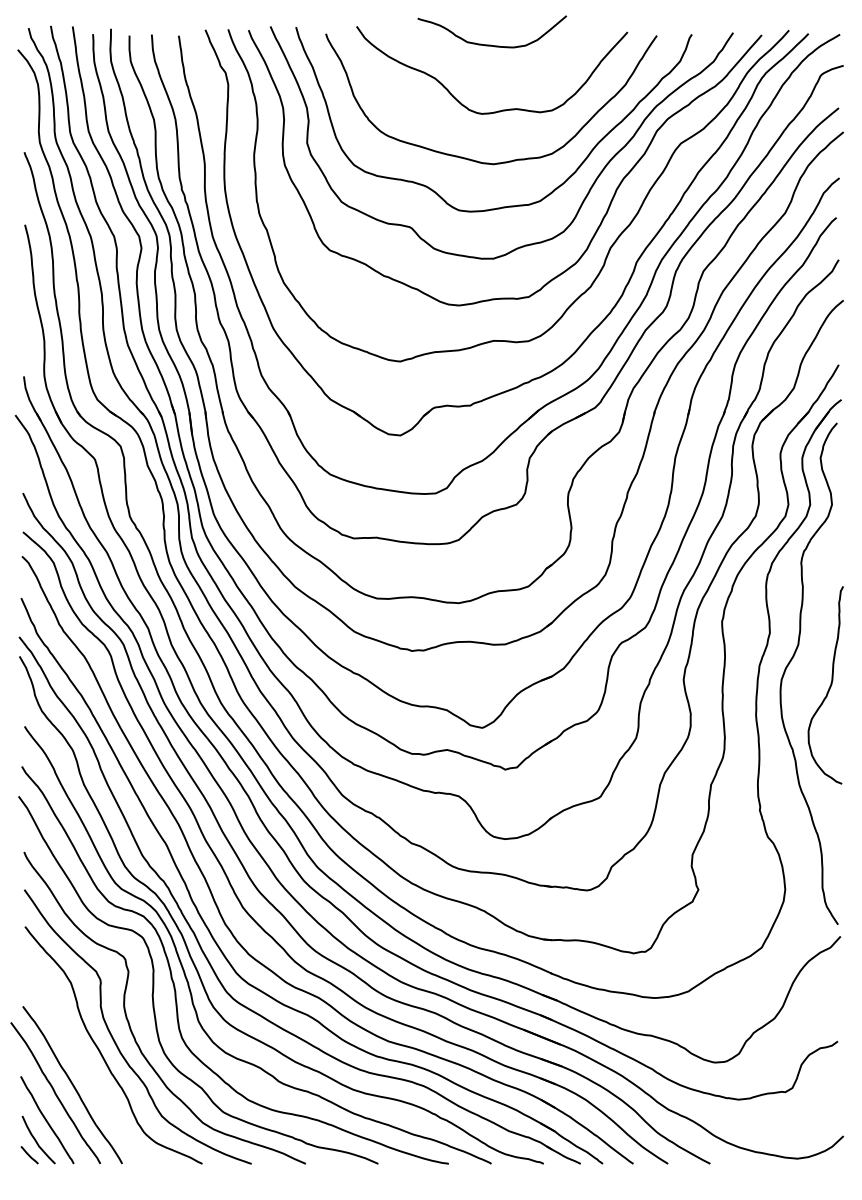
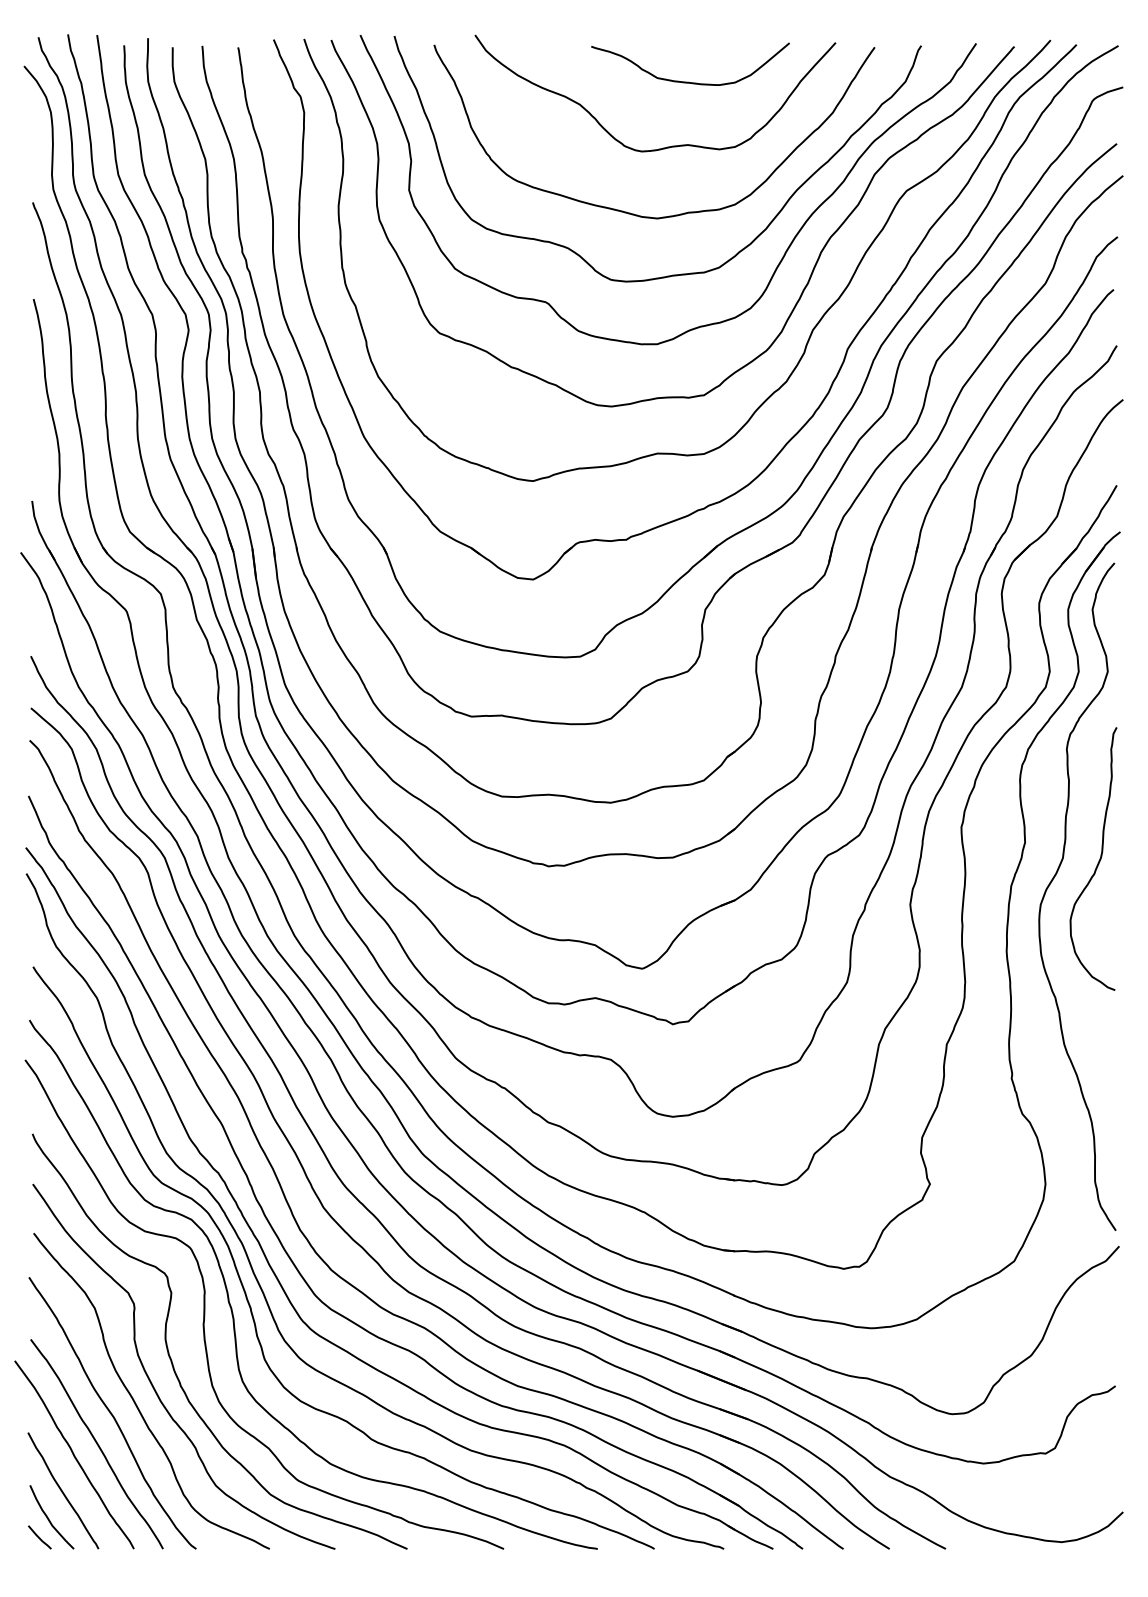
curve: (490, 44) -> (688, 81), moved
curve: (829, 686) -> (1098, 860), moved
curve: (84, 1062) -> (112, 1413), added

